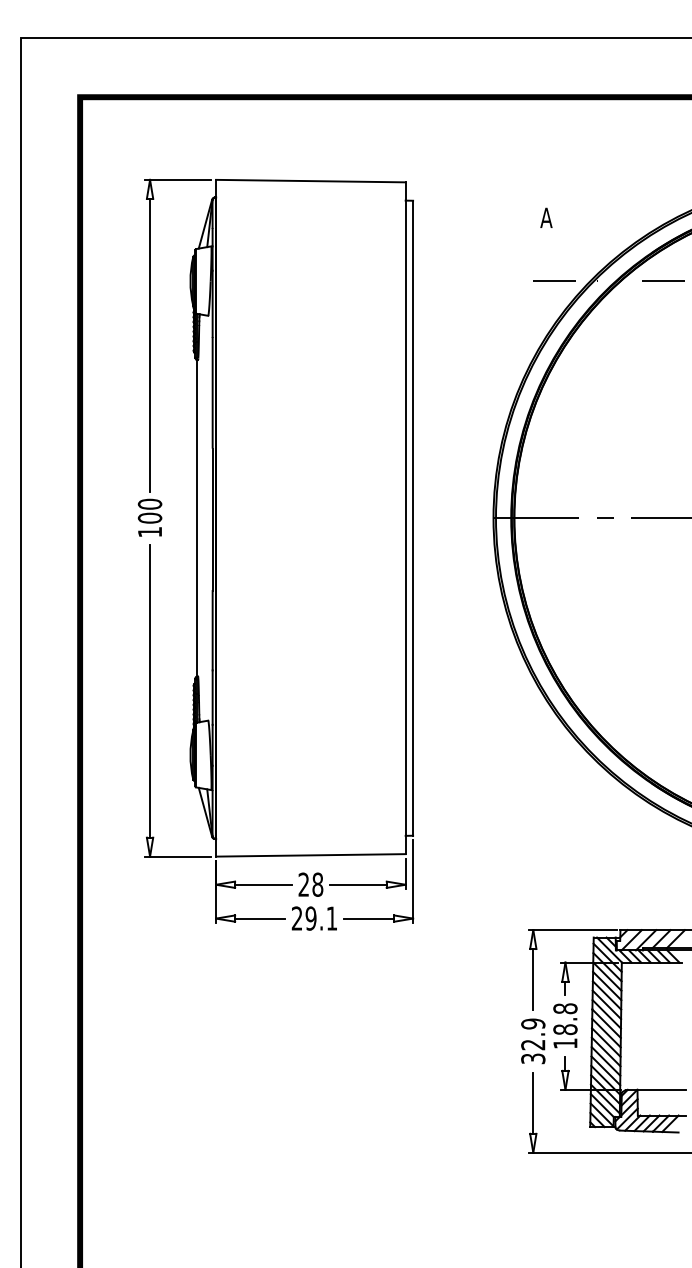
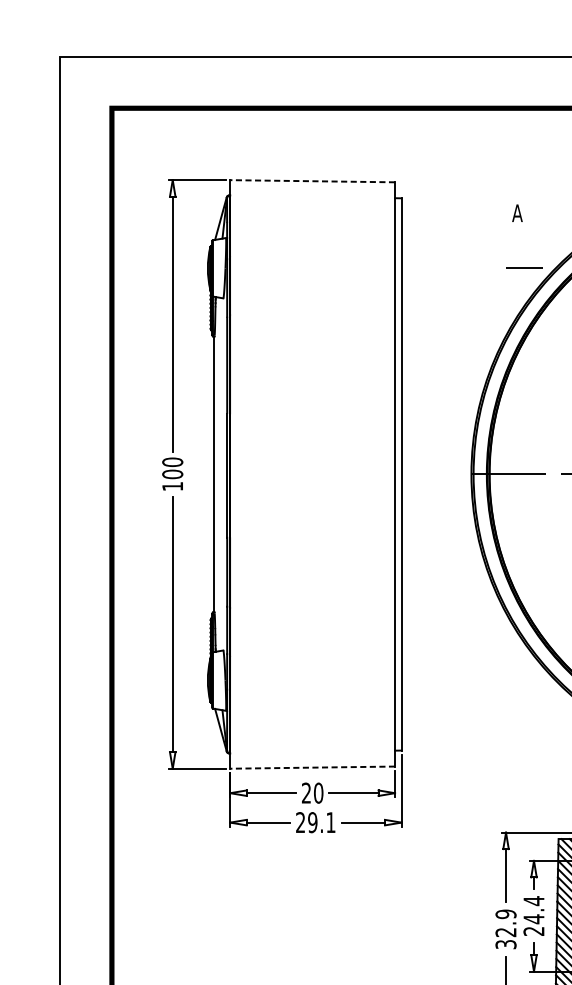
line: (310, 181) -> (312, 181), solid -> dashed
line: (310, 855) -> (312, 767), solid -> dashed
text: (317, 884) -> (318, 792), 28 -> 20
text: (565, 1025) -> (534, 915), 18.8 -> 24.4

